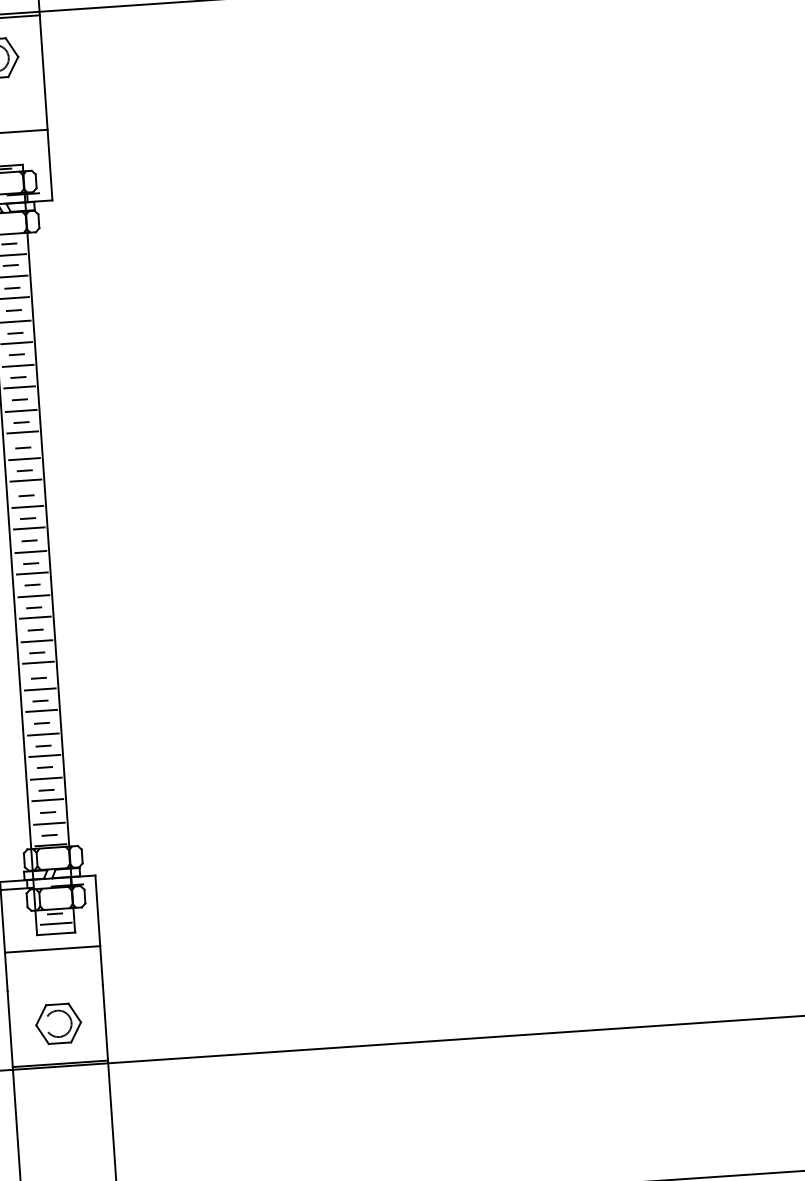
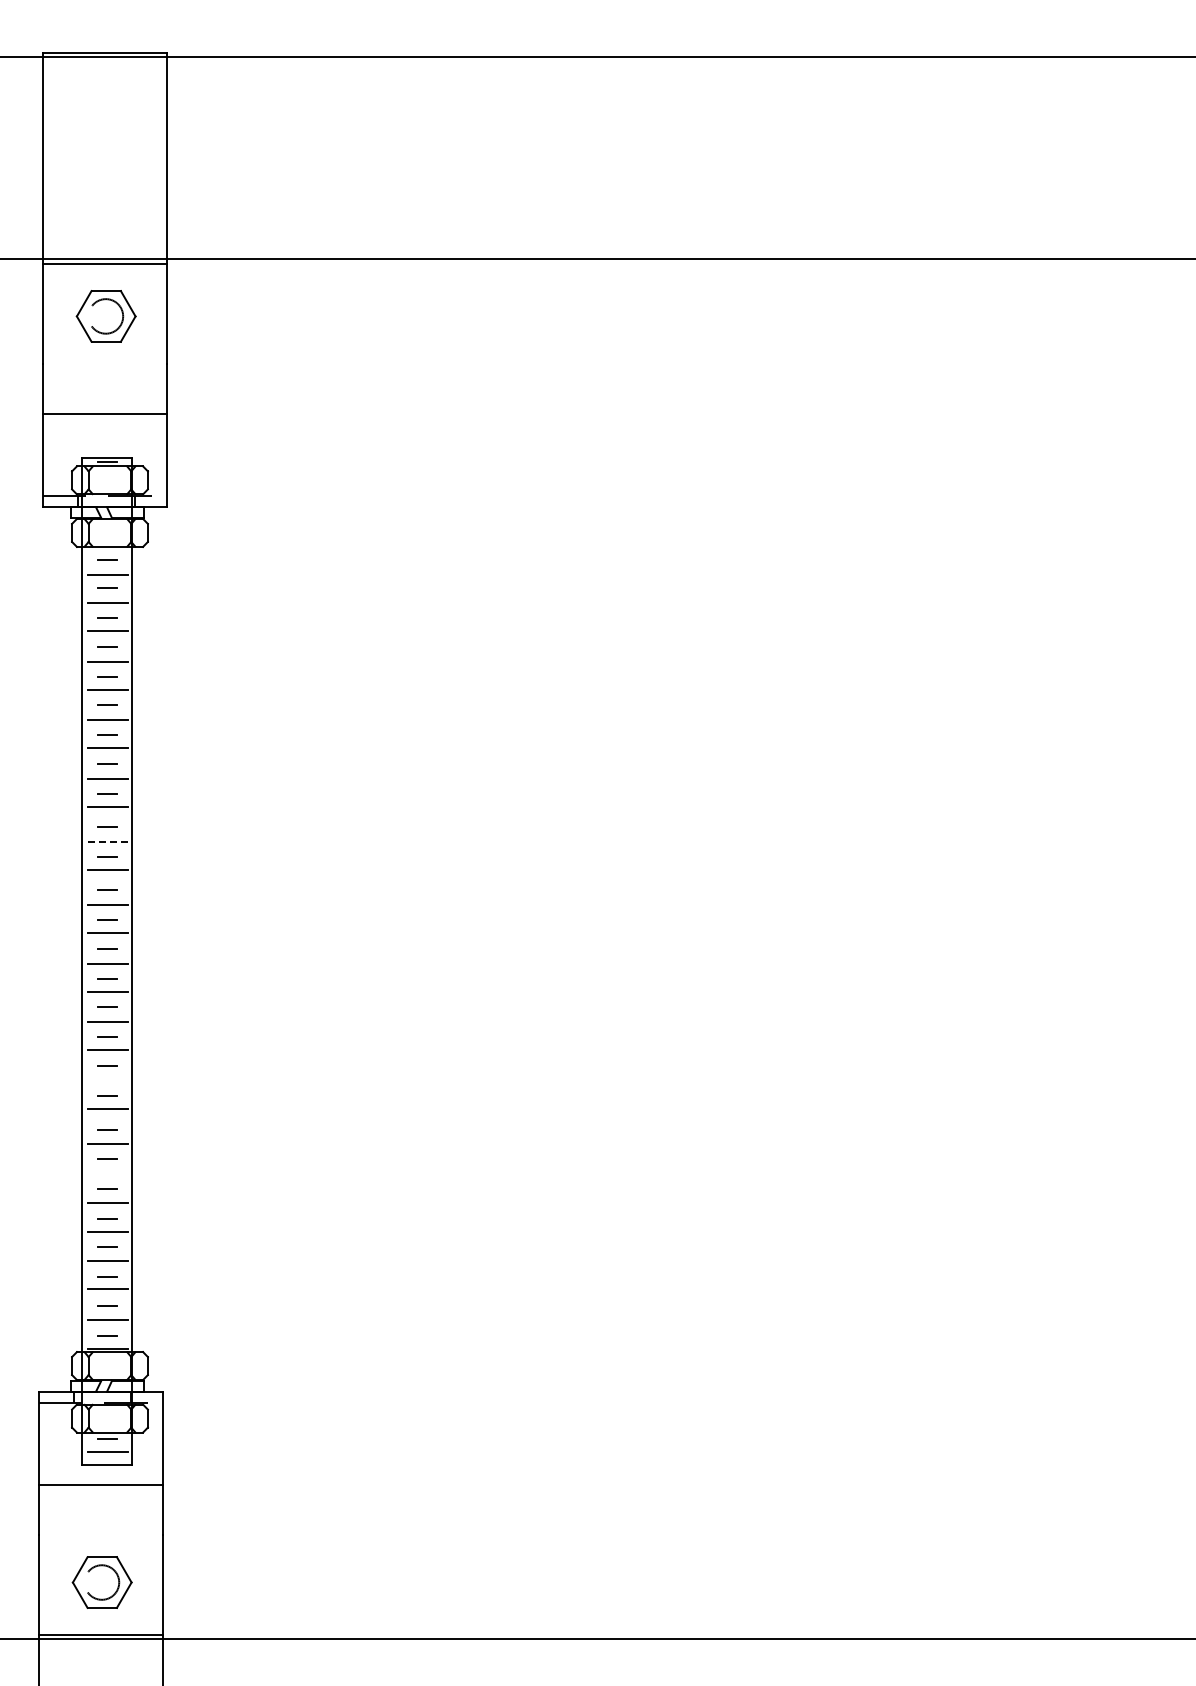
line: (24, 459) -> (108, 842), solid -> dashed
line: (36, 641) -> (107, 1081), removed
line: (41, 710) -> (107, 1172), removed

